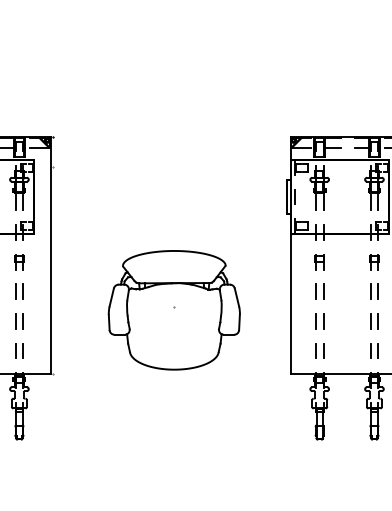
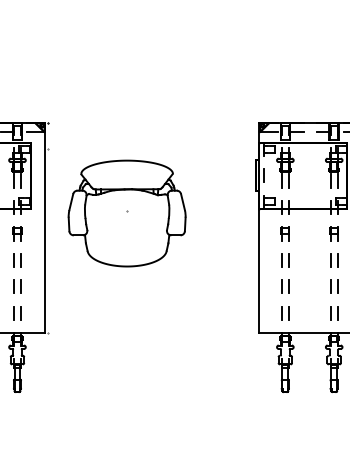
part: (173, 310) -> (126, 213), moved

